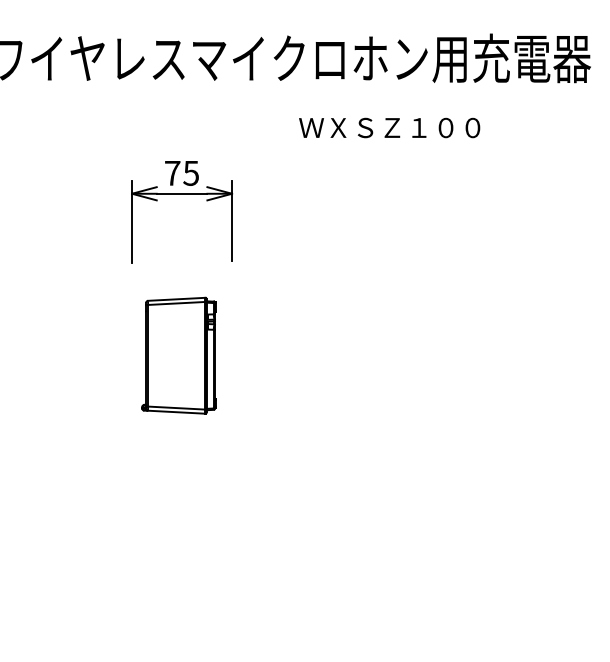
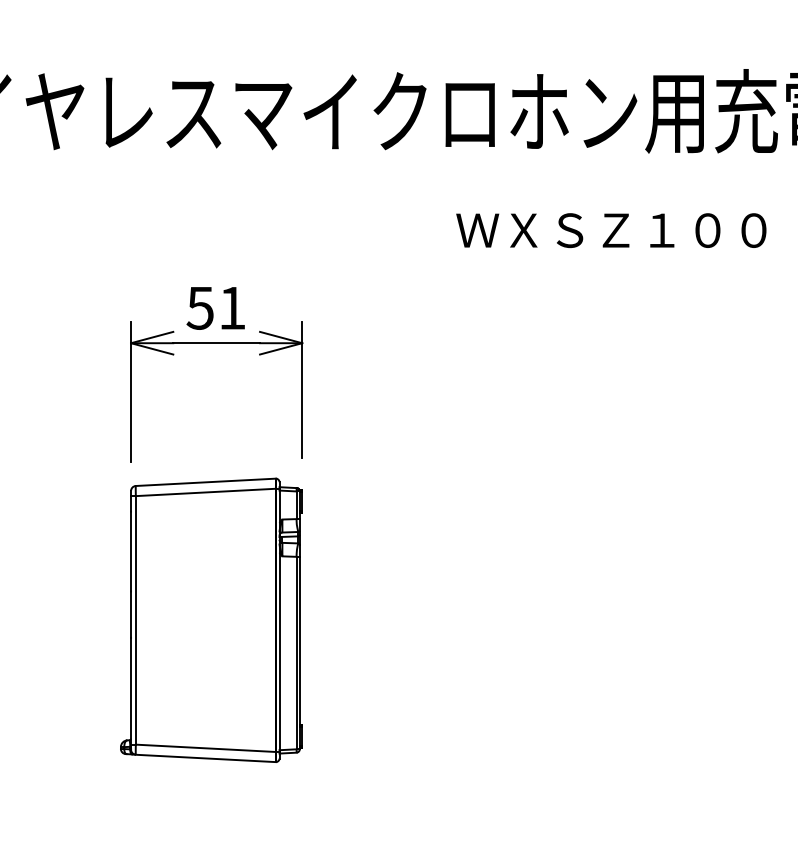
text: (389, 127) -> (611, 229), moved
text: (181, 173) -> (215, 308), 75 -> 51
part: (178, 355) -> (210, 620), size x1.43

